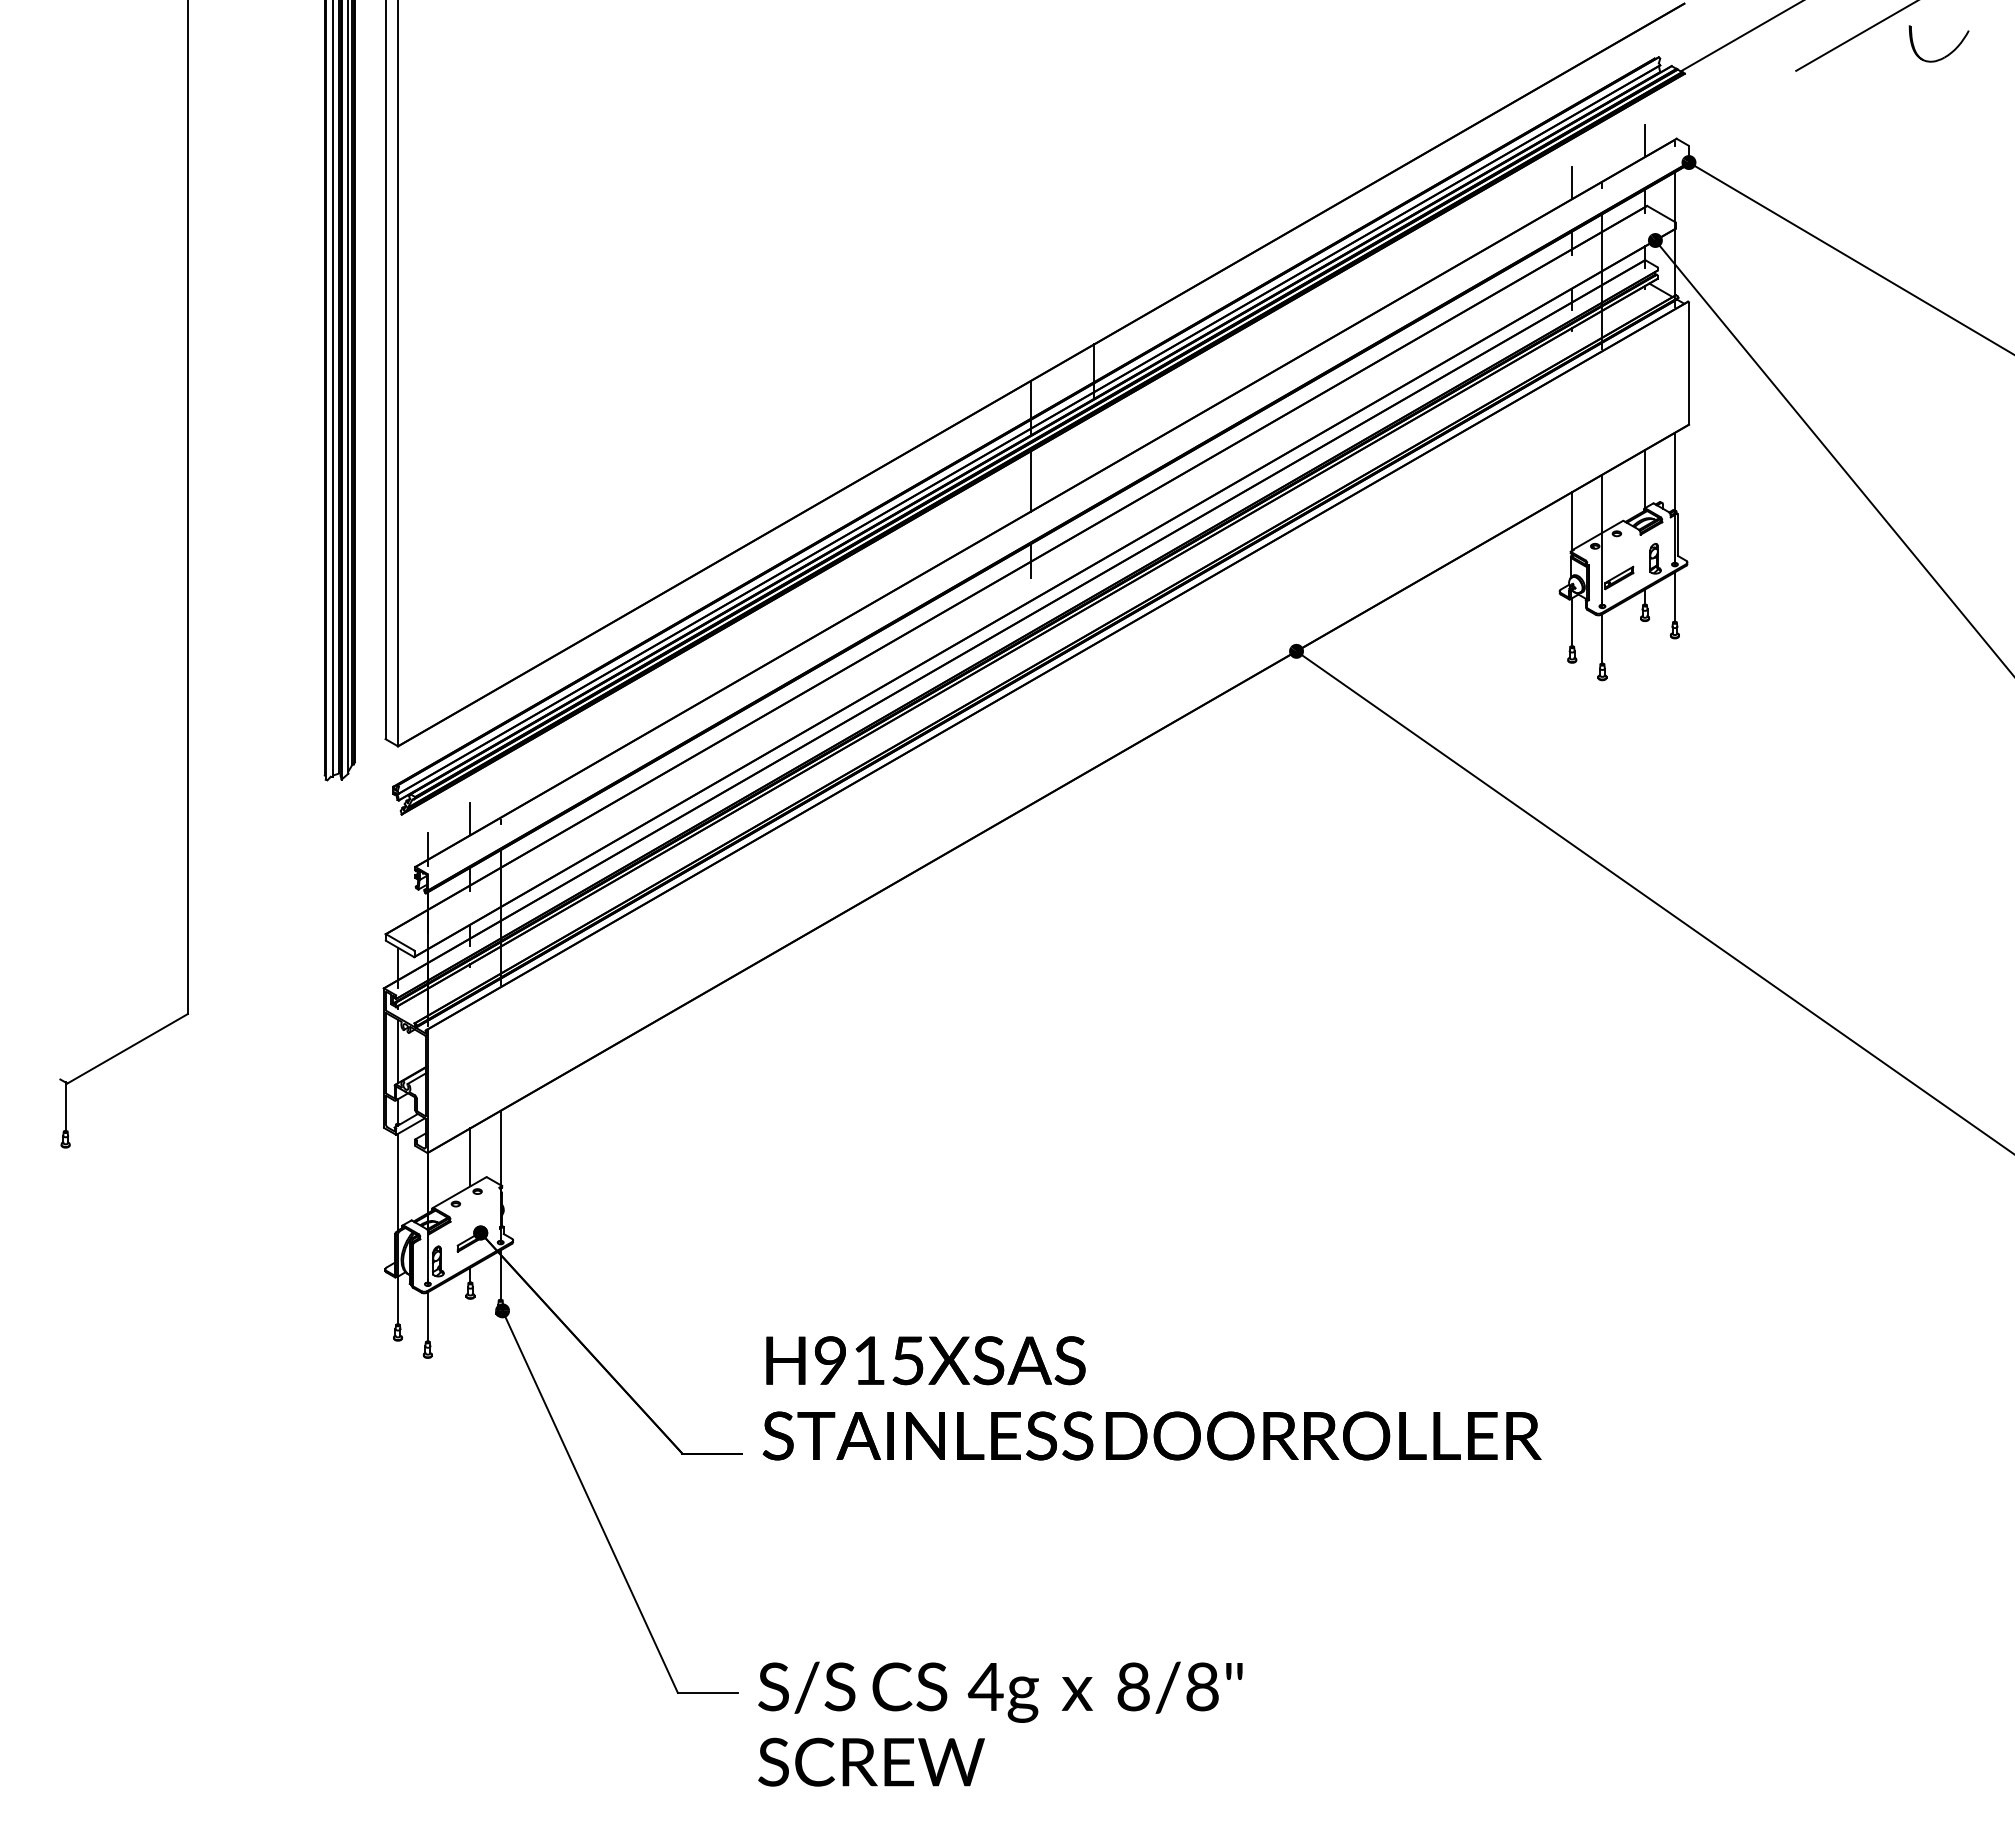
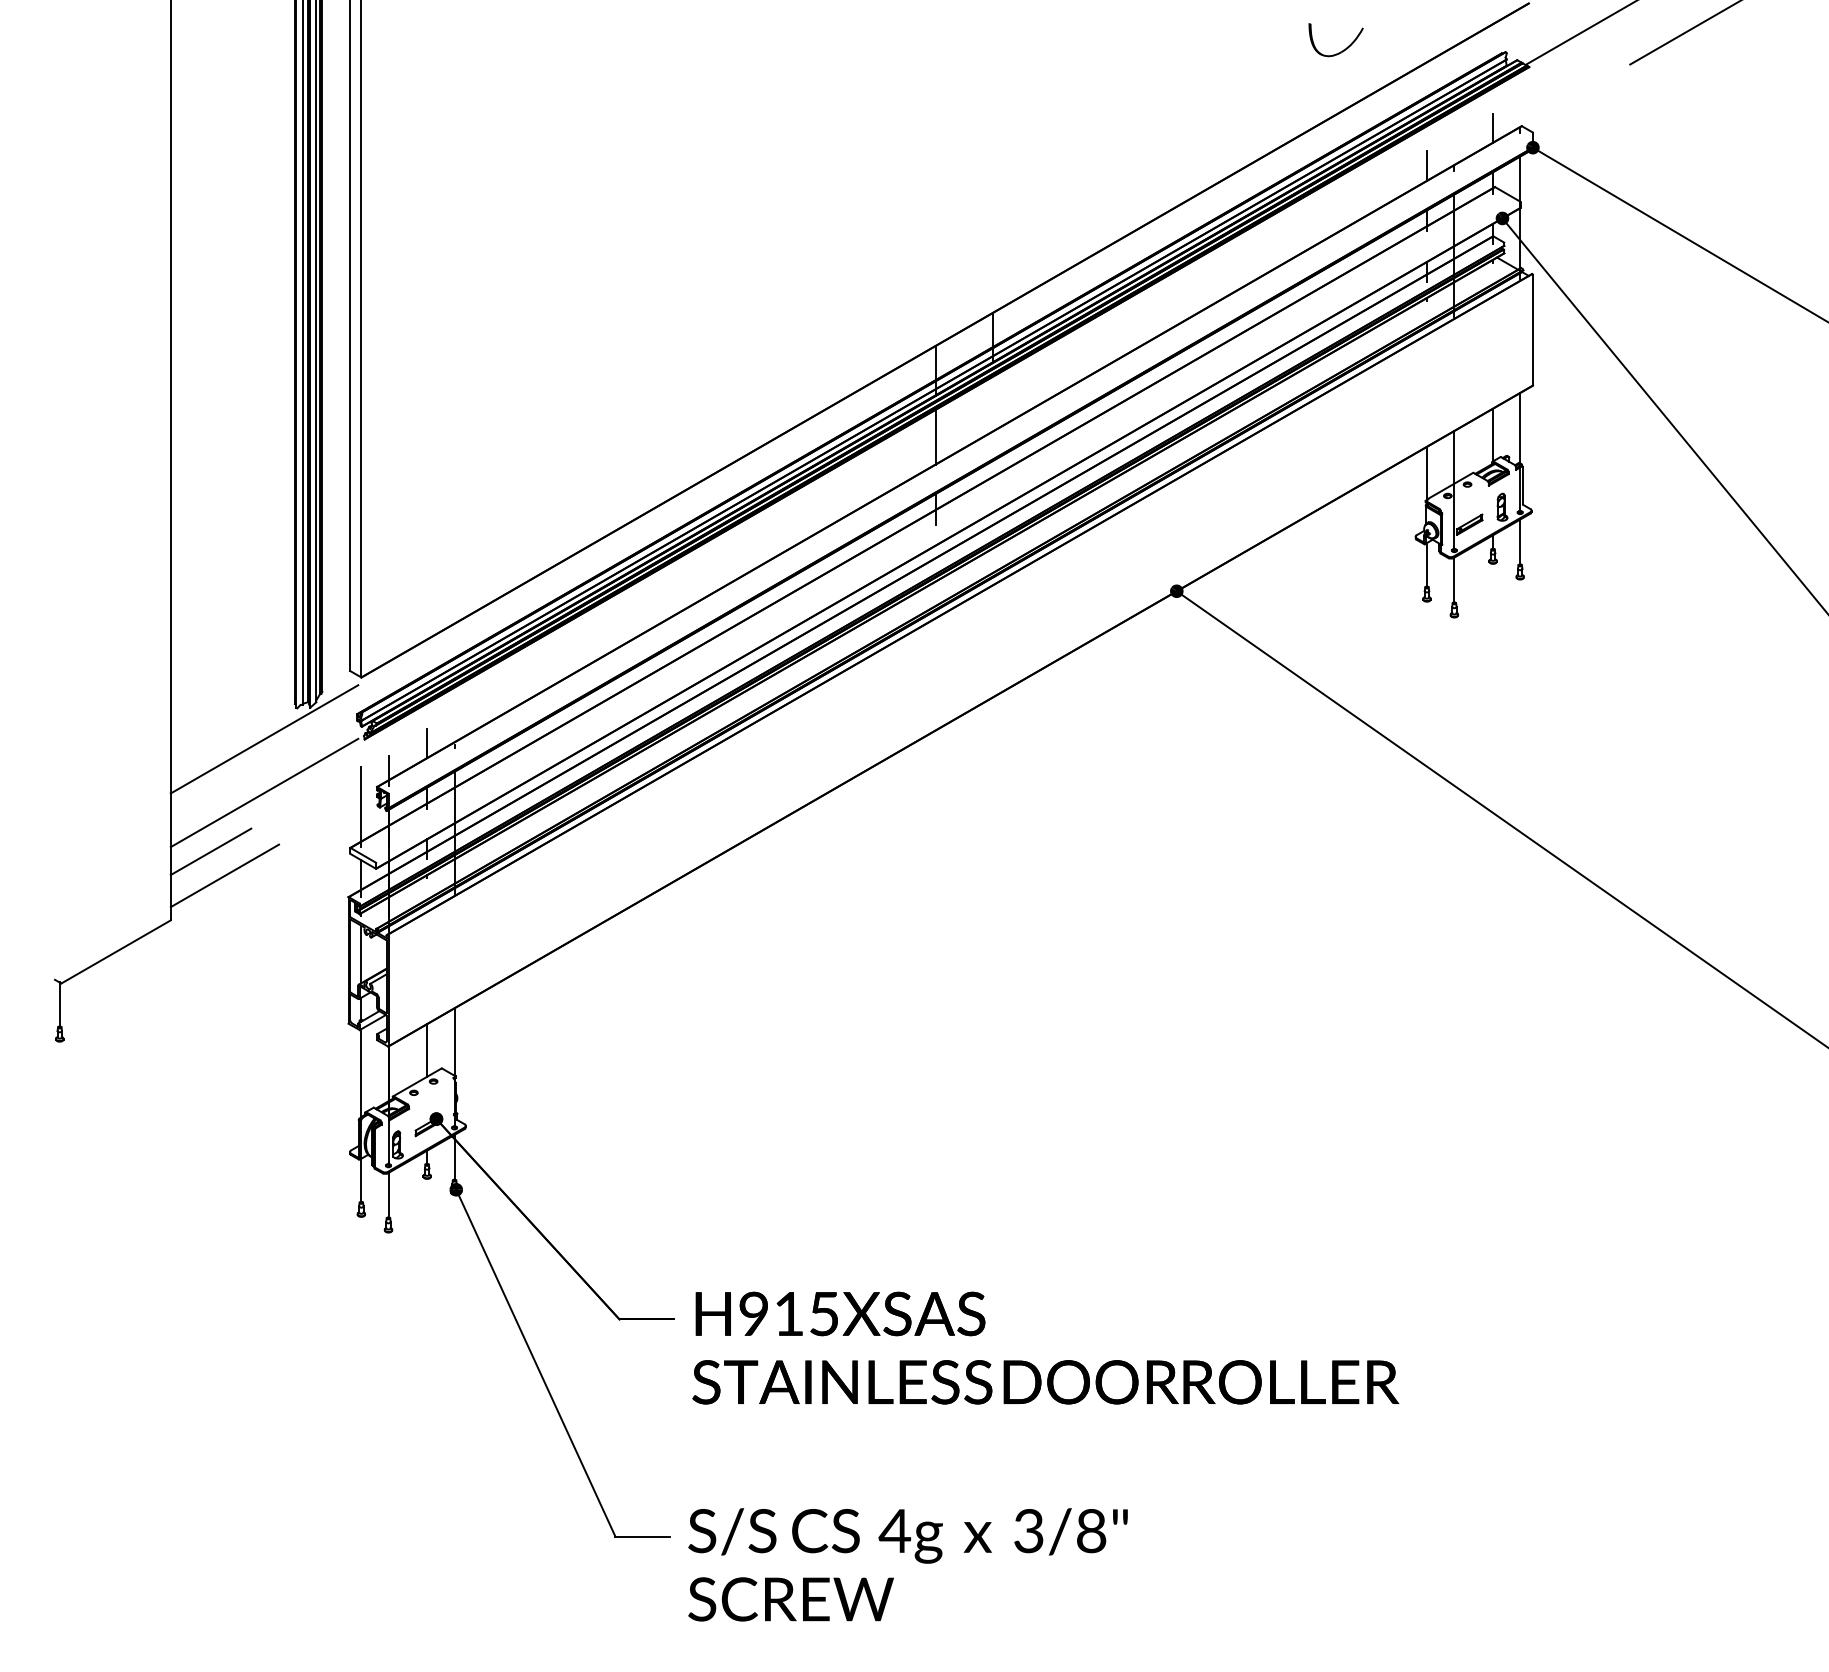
part: (1945, 55) -> (1341, 50), moved
line: (291, 814) -> (264, 739), added
line: (291, 873) -> (264, 792), added
line: (398, 888) -> (361, 806), added
line: (232, 938) -> (211, 851), added
line: (247, 964) -> (224, 875), added
text: (1151, 1398) -> (1045, 1348), moved
text: (1133, 1686) -> (1028, 1530), 8/8" -> 3/8"

